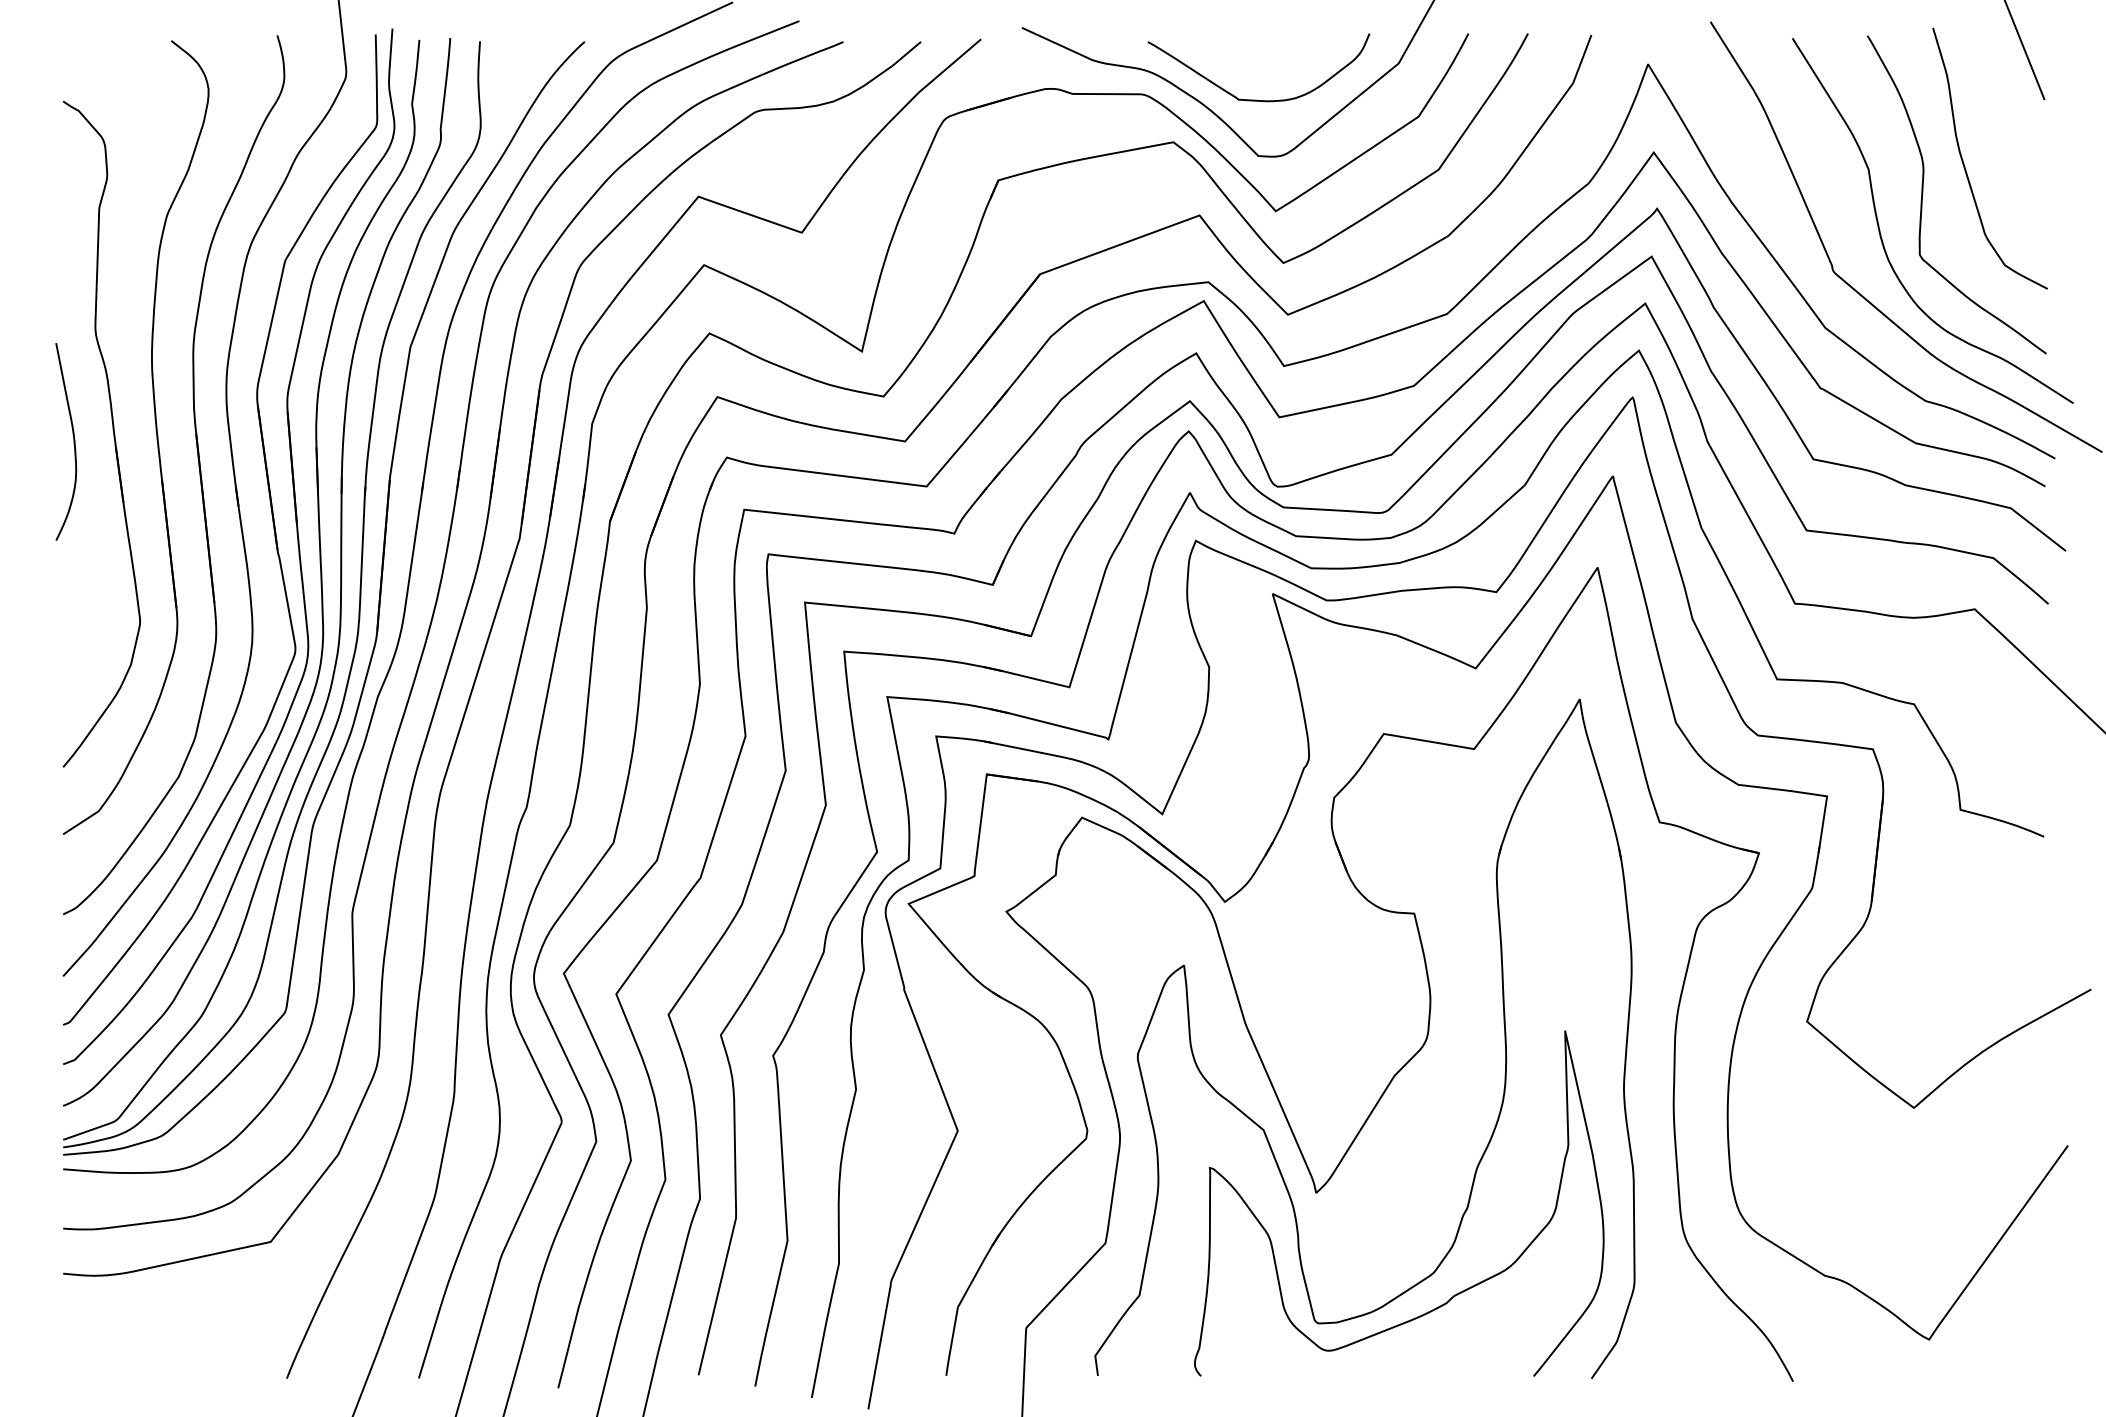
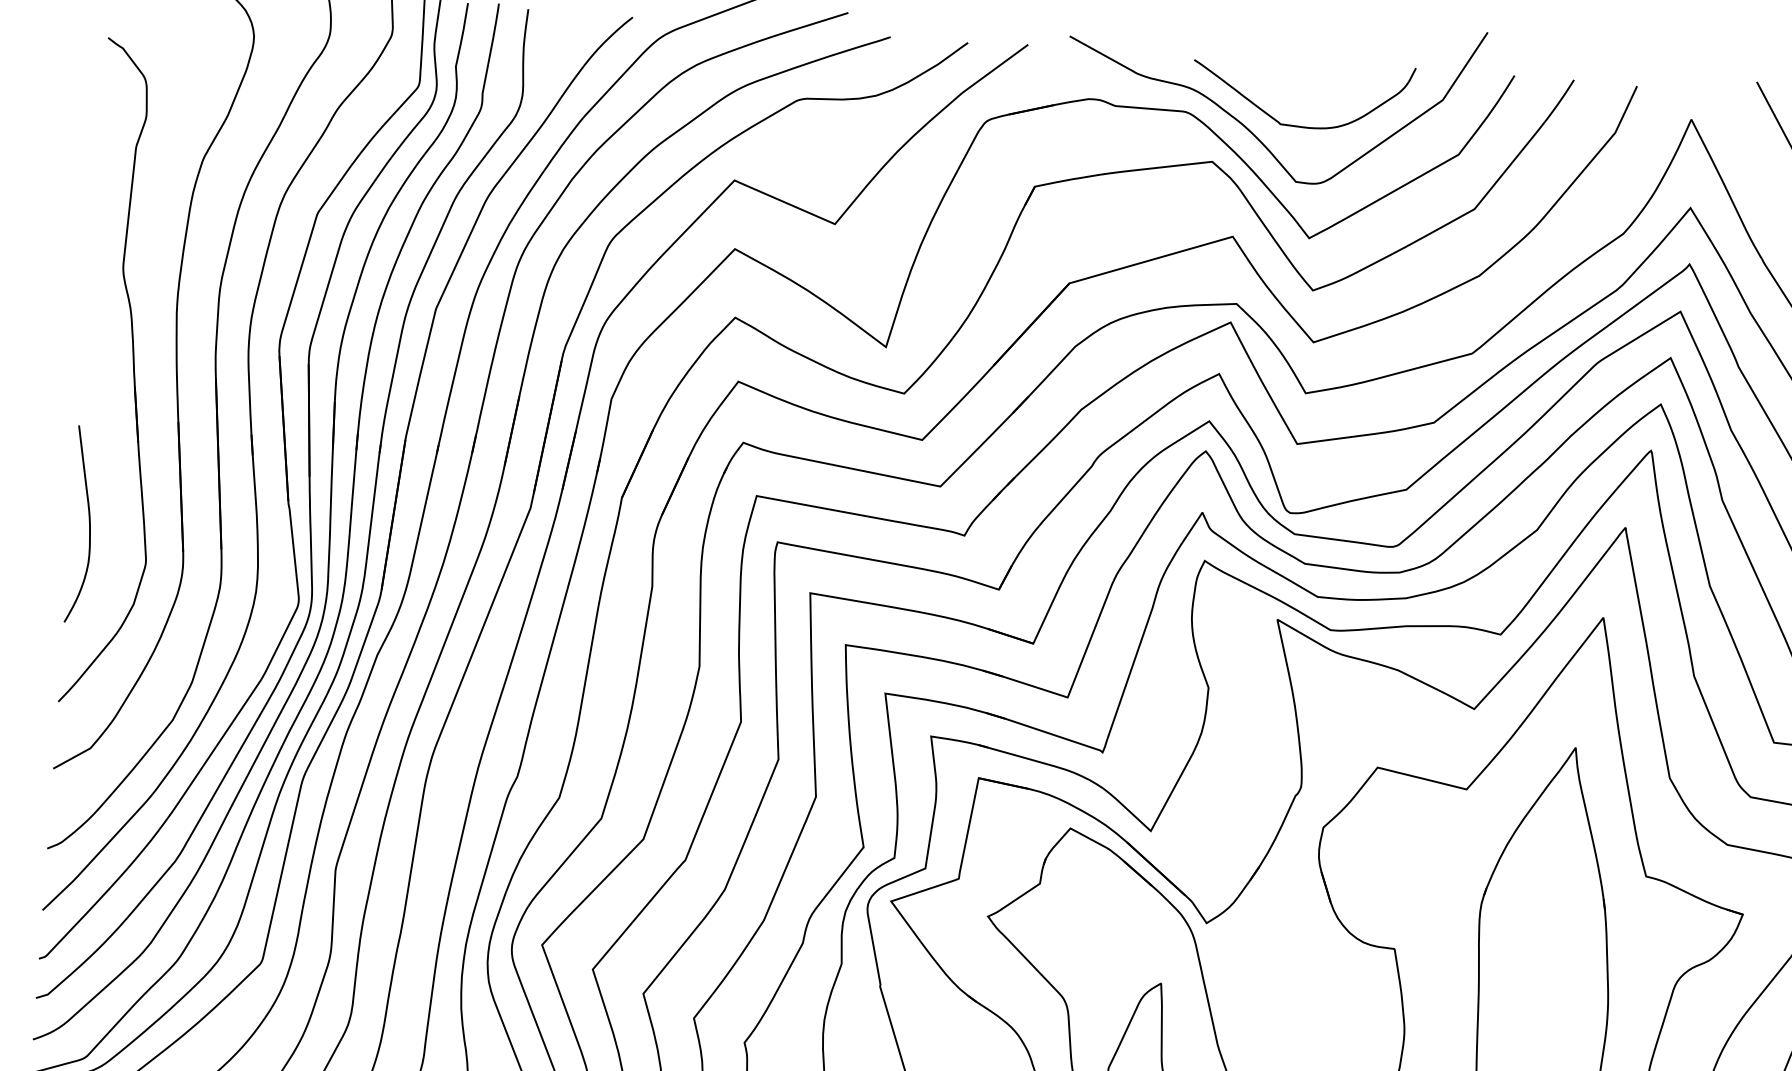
curve: (73, 441) -> (88, 524), moved

